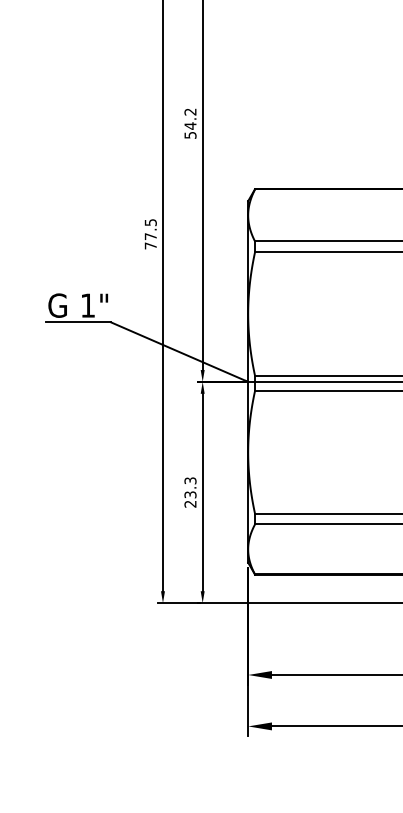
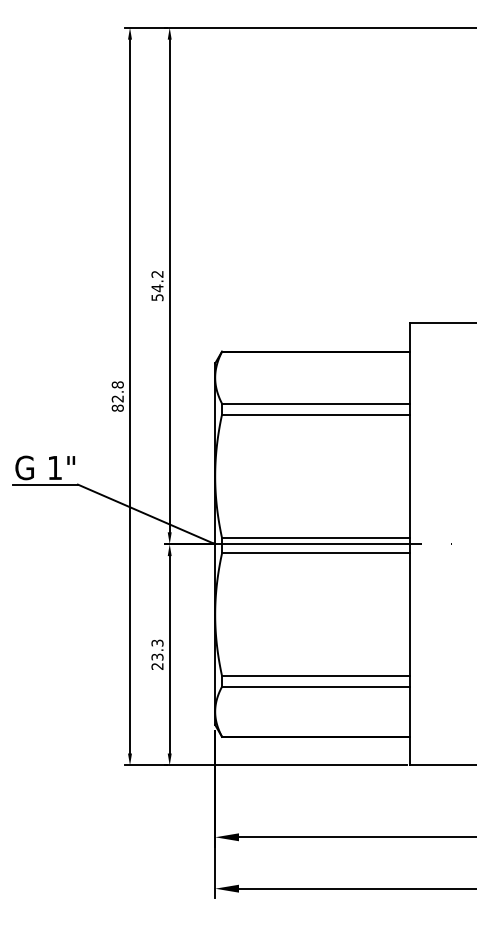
text: (150, 234) -> (117, 396), 77.5 -> 82.8

